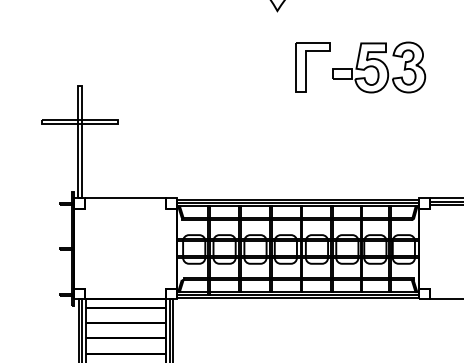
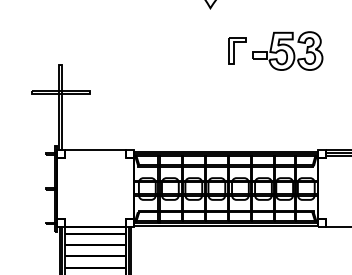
part: (313, 66) -> (237, 50), size x0.7

